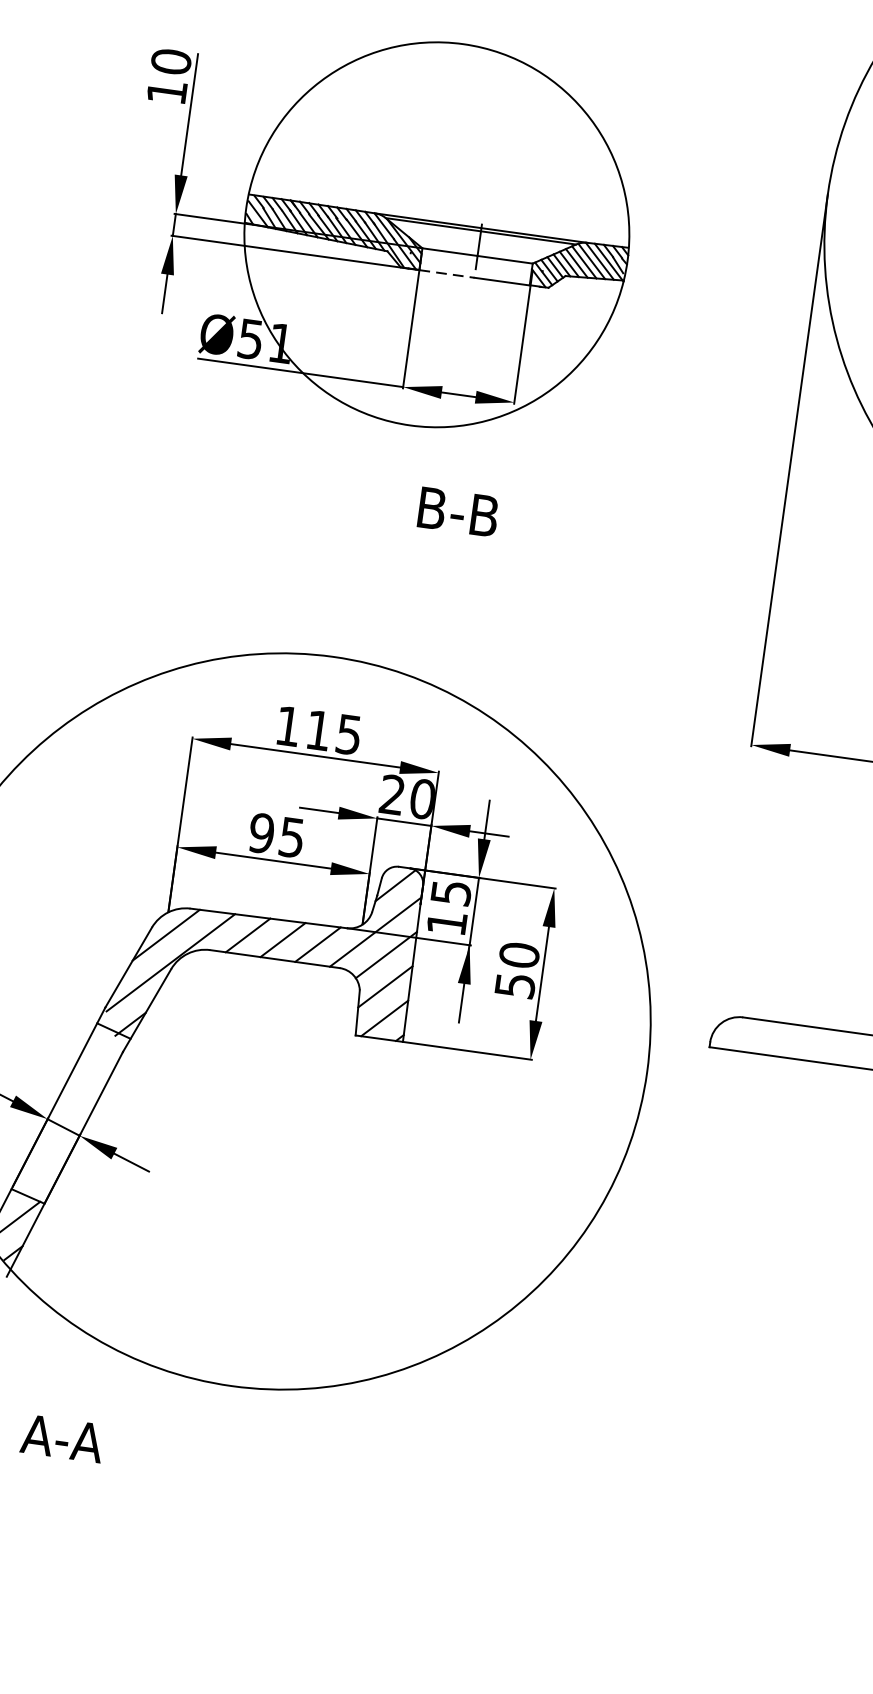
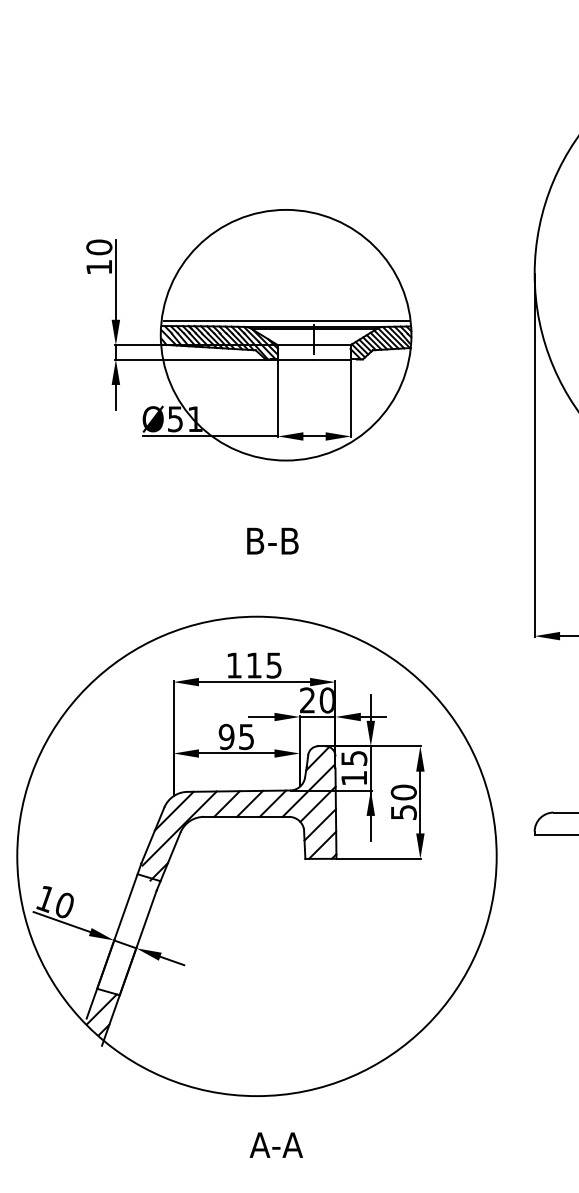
line: (440, 214) -> (286, 321), added
line: (447, 273) -> (296, 359), dashed -> solid
text: (458, 511) -> (272, 540), moved
text: (61, 1437) -> (275, 1144), moved

